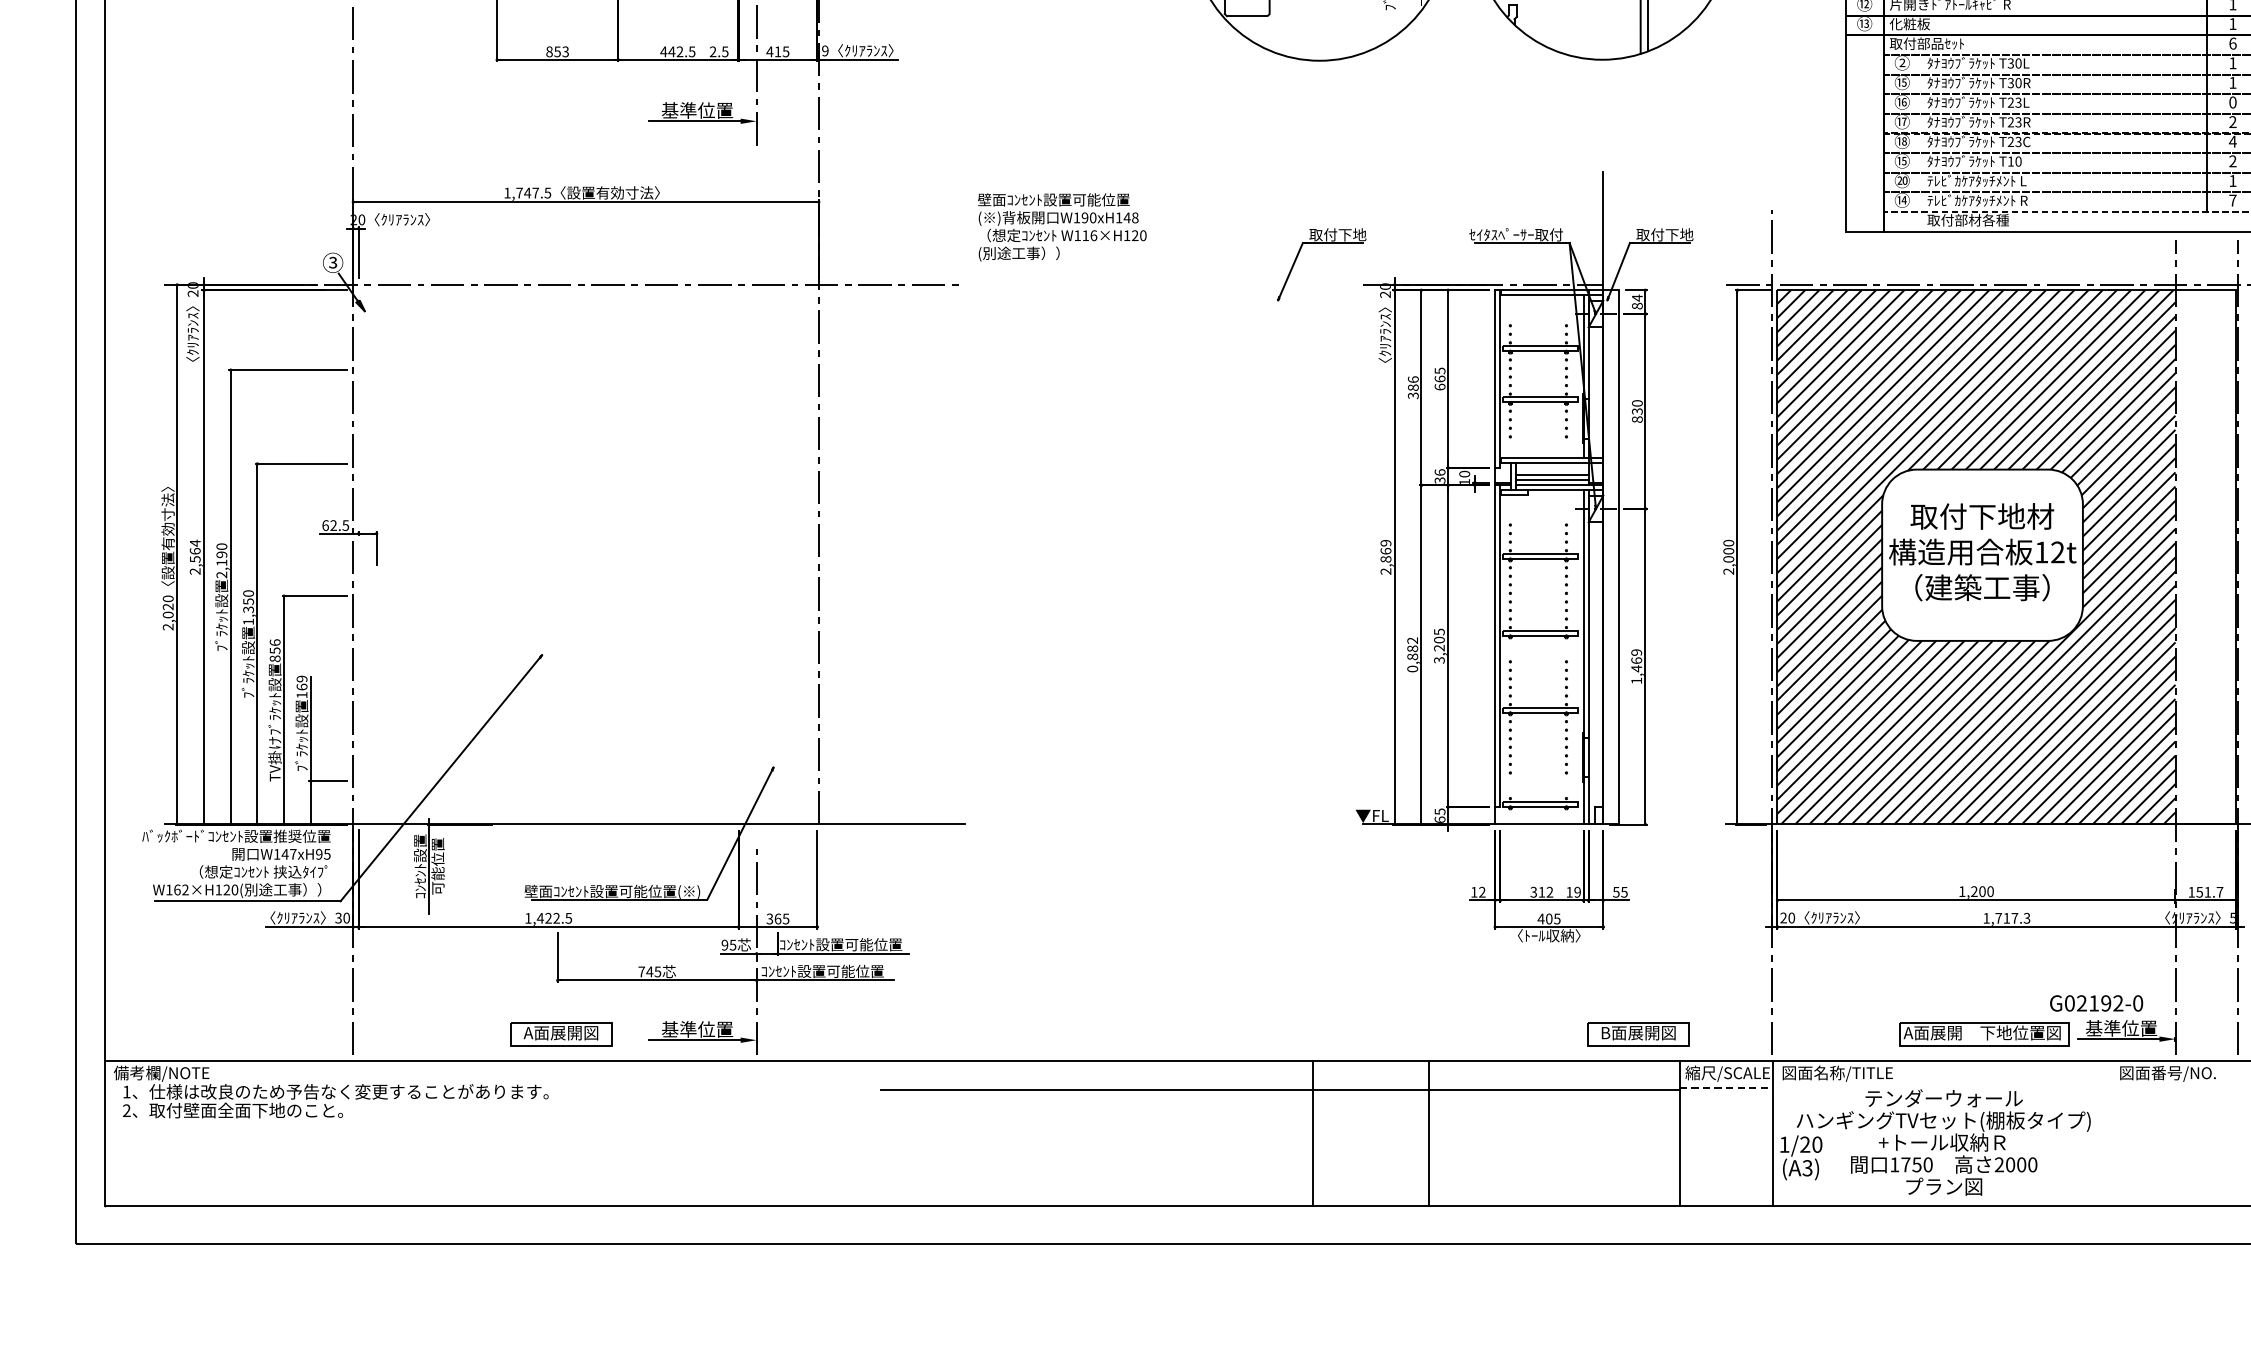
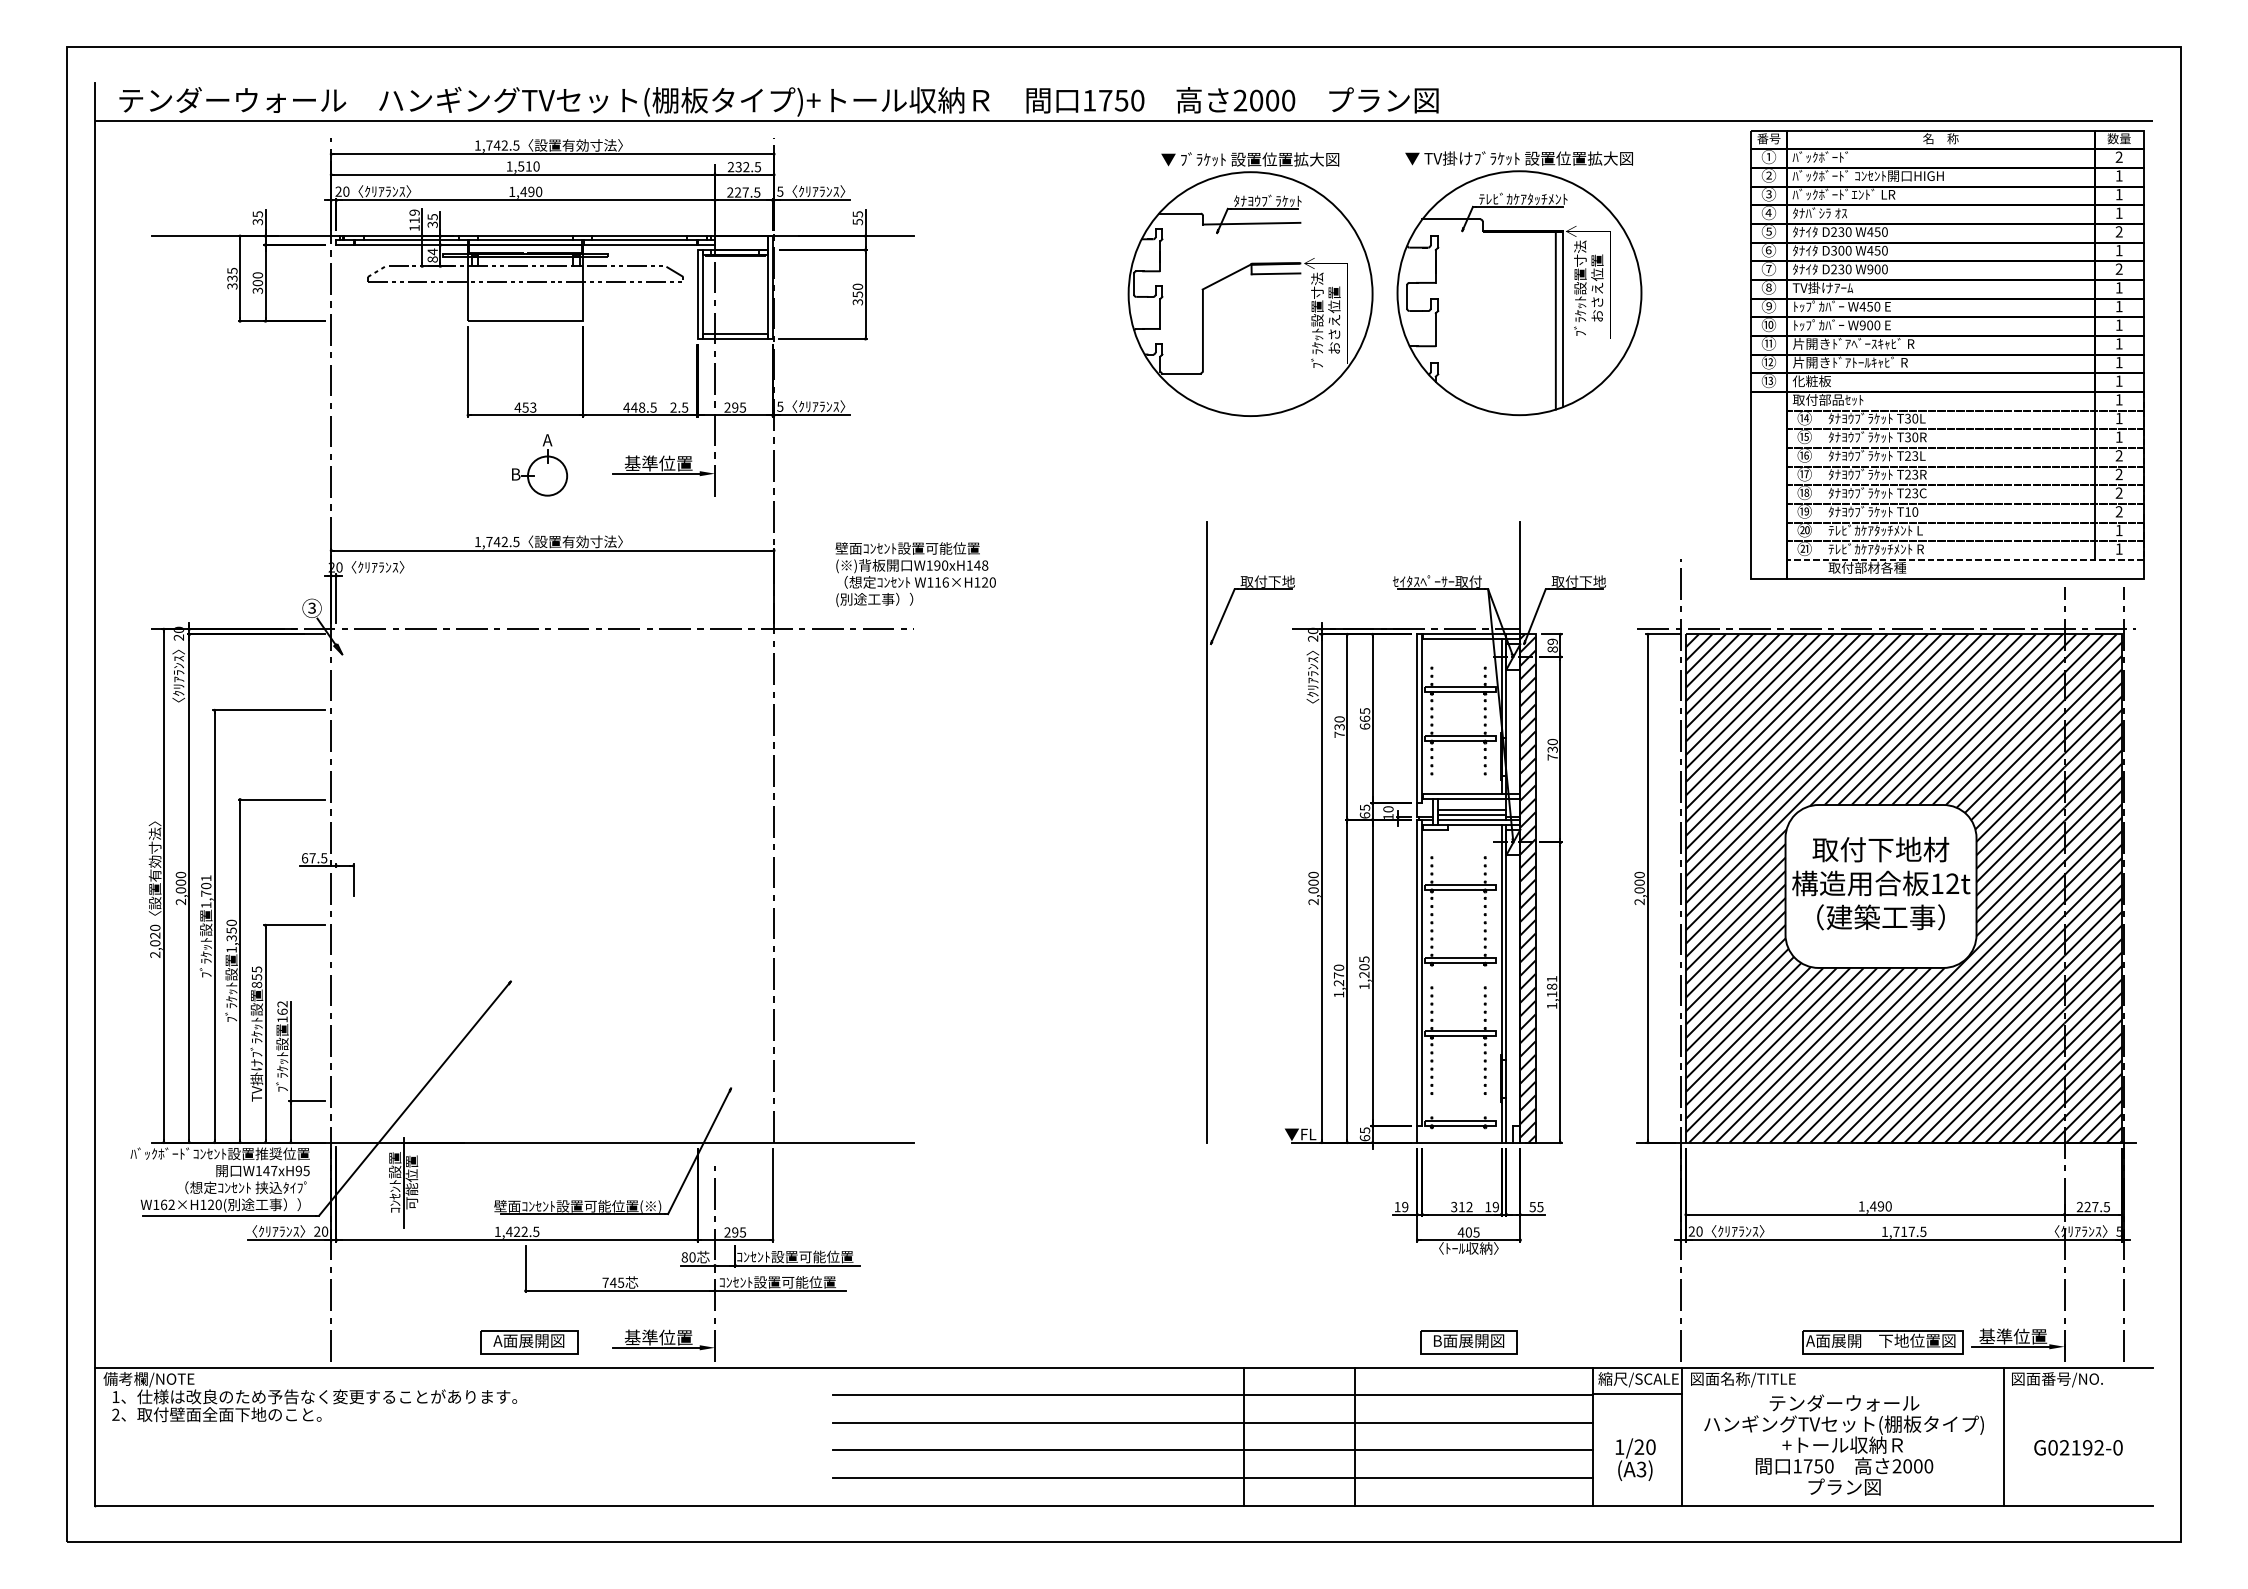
text: (2233, 43) -> (2119, 399), 6 -> 1
text: (825, 50) -> (780, 406), 9 -> 5
text: (549, 51) -> (517, 407), 853 -> 453
text: (680, 51) -> (642, 407), 442.5 -> 448.5
text: (774, 51) -> (731, 407), 415 -> 295
text: (1902, 63) -> (1804, 418), ② -> ⑭
text: (2232, 102) -> (2118, 455), 0 -> 2
part: (573, 112) -> (540, 465), added
text: (2232, 141) -> (2118, 492), 4 -> 2
text: (1904, 159) -> (1806, 510), ⑮ -> ⑲
text: (535, 192) -> (504, 541), 1,747.5 -> 1,742.5
text: (1902, 199) -> (1804, 548), ⑭ -> ㉑
text: (2232, 199) -> (2118, 548), 7 -> 1
text: (1062, 227) -> (915, 574), moved
text: (1637, 297) -> (1552, 641), 84 -> 89
text: (1413, 387) -> (1339, 726), 386 -> 730
text: (1637, 419) -> (1552, 757), 830 -> 730
text: (1439, 476) -> (1364, 811), 36 -> 65
line: (1274, 498) -> (1207, 832), added
text: (333, 525) -> (312, 858), 62.5 -> 67.5
text: (194, 551) -> (180, 882), 2,564 -> 2,000
text: (1385, 551) -> (1313, 882), 2,869 -> 2,000
hatch: (1610, 557) -> (1527, 888), added
hatch: (2205, 557) -> (2093, 888), added
text: (222, 560) -> (206, 891), 2,190 -> 1,701
text: (274, 642) -> (256, 969), 856 -> 855
text: (1412, 654) -> (1338, 980), 0,882 -> 1,270
text: (1439, 660) -> (1364, 986), 3,205 -> 1,205
text: (1636, 660) -> (1551, 986), 1,469 -> 1,181
text: (301, 679) -> (282, 1004), 169 -> 162
text: (1977, 891) -> (1876, 1206), 1,200 -> 1,490
text: (2205, 891) -> (2093, 1206), 151.7 -> 227.5
text: (1482, 892) -> (1405, 1207), 12 -> 19
text: (338, 917) -> (317, 1231), 30 -> 20
text: (2027, 917) -> (1923, 1231), 1,717.3 -> 1,717.5
text: (774, 919) -> (731, 1232), 365 -> 295
text: (728, 945) -> (688, 1257), 95 -> 80
text: (2096, 1003) -> (2078, 1447), moved
part: (1638, 1034) -> (1468, 1342), moved
line: (1726, 1088) -> (1637, 1393), dashed -> solid
line: (1279, 1118) -> (1212, 1422), added
line: (2111, 1133) -> (2003, 1436), added
line: (1279, 1148) -> (1212, 1450), added
text: (1801, 1157) -> (1635, 1459), moved
line: (1279, 1177) -> (1212, 1478), added

